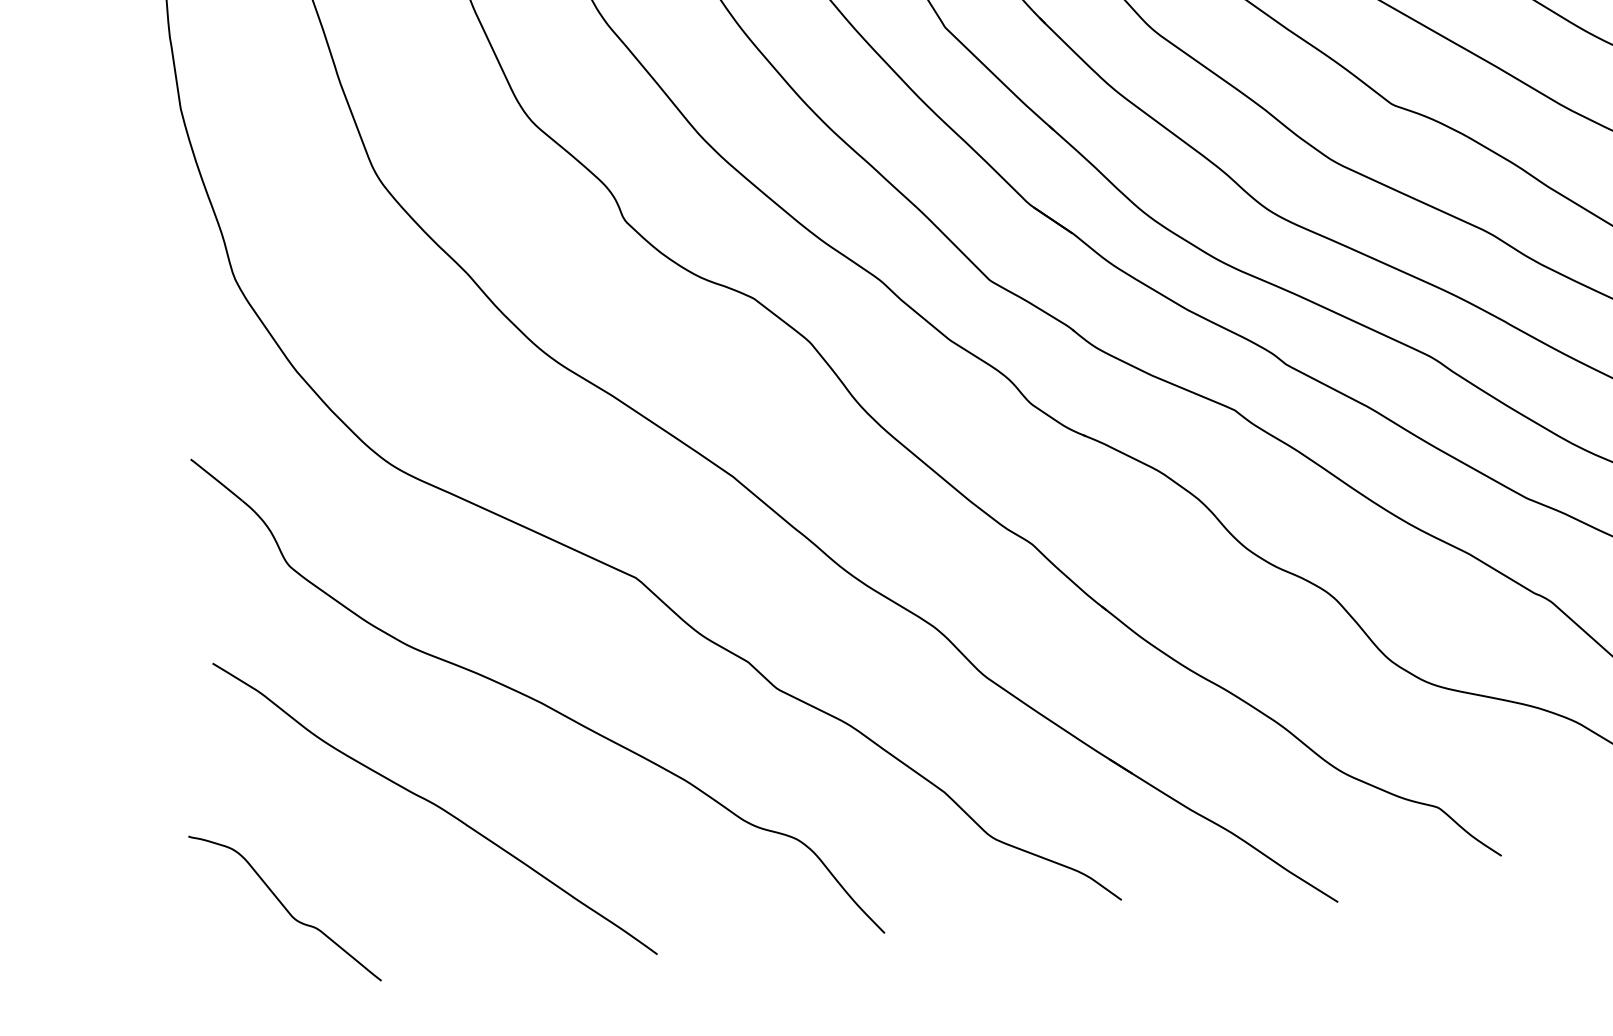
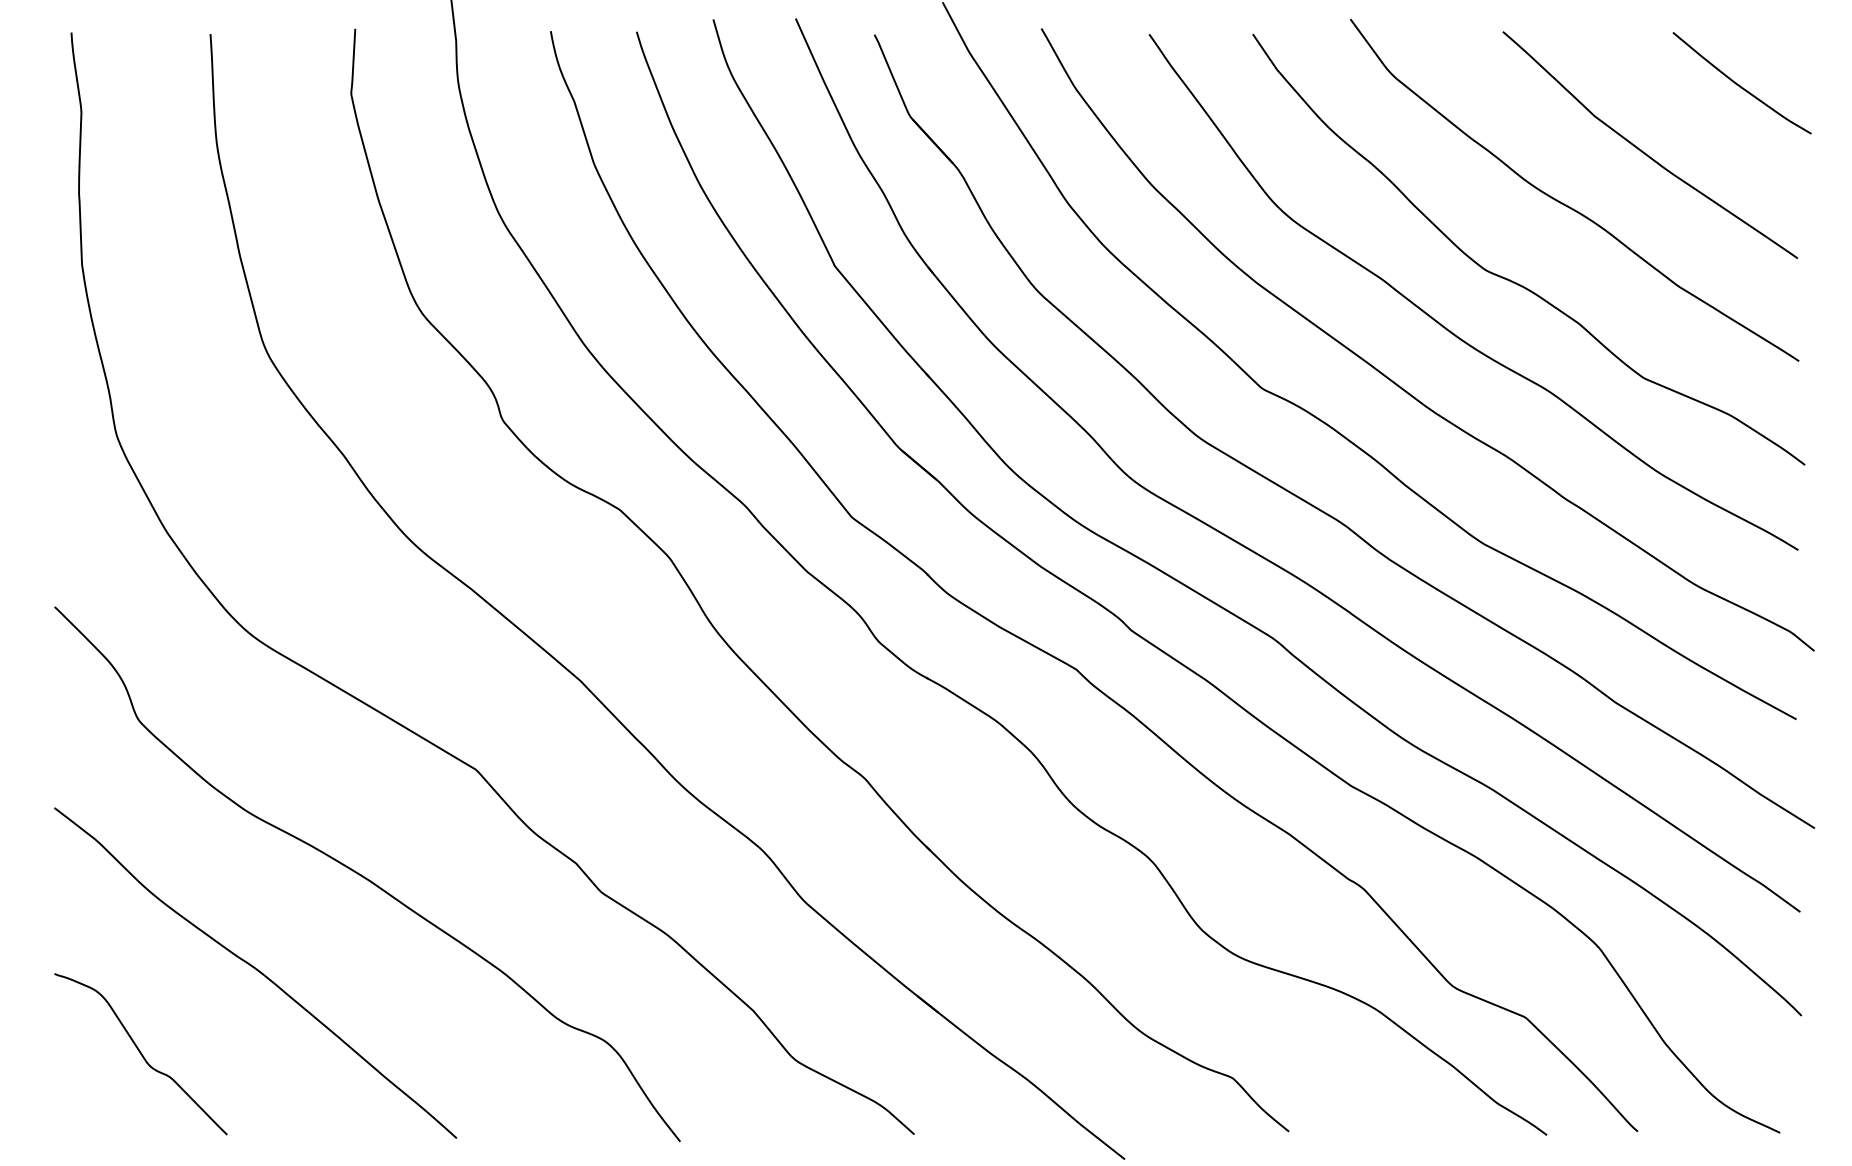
curve: (284, 908) -> (140, 1054), moved

